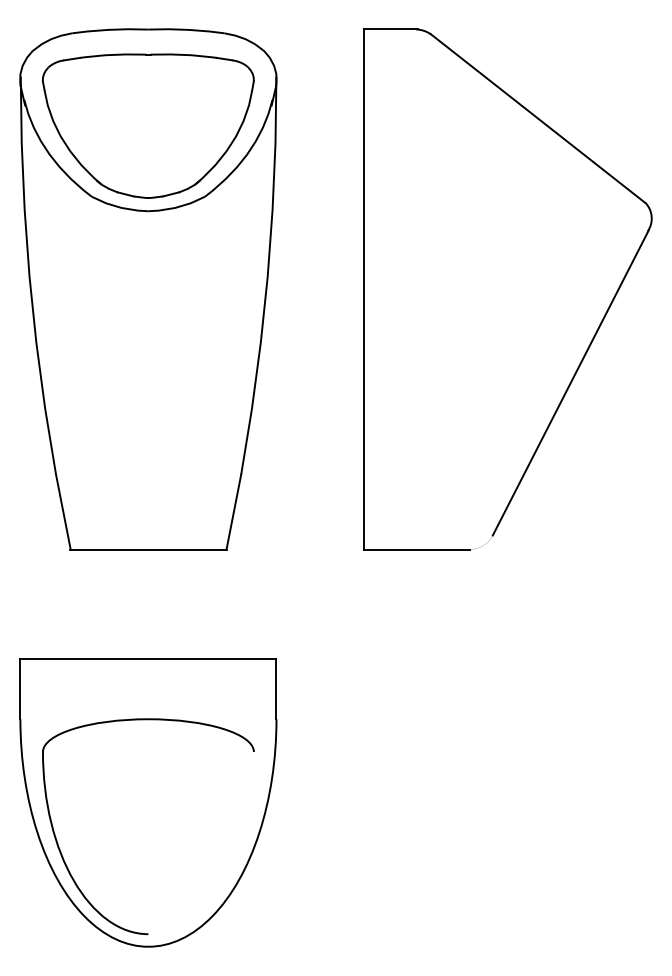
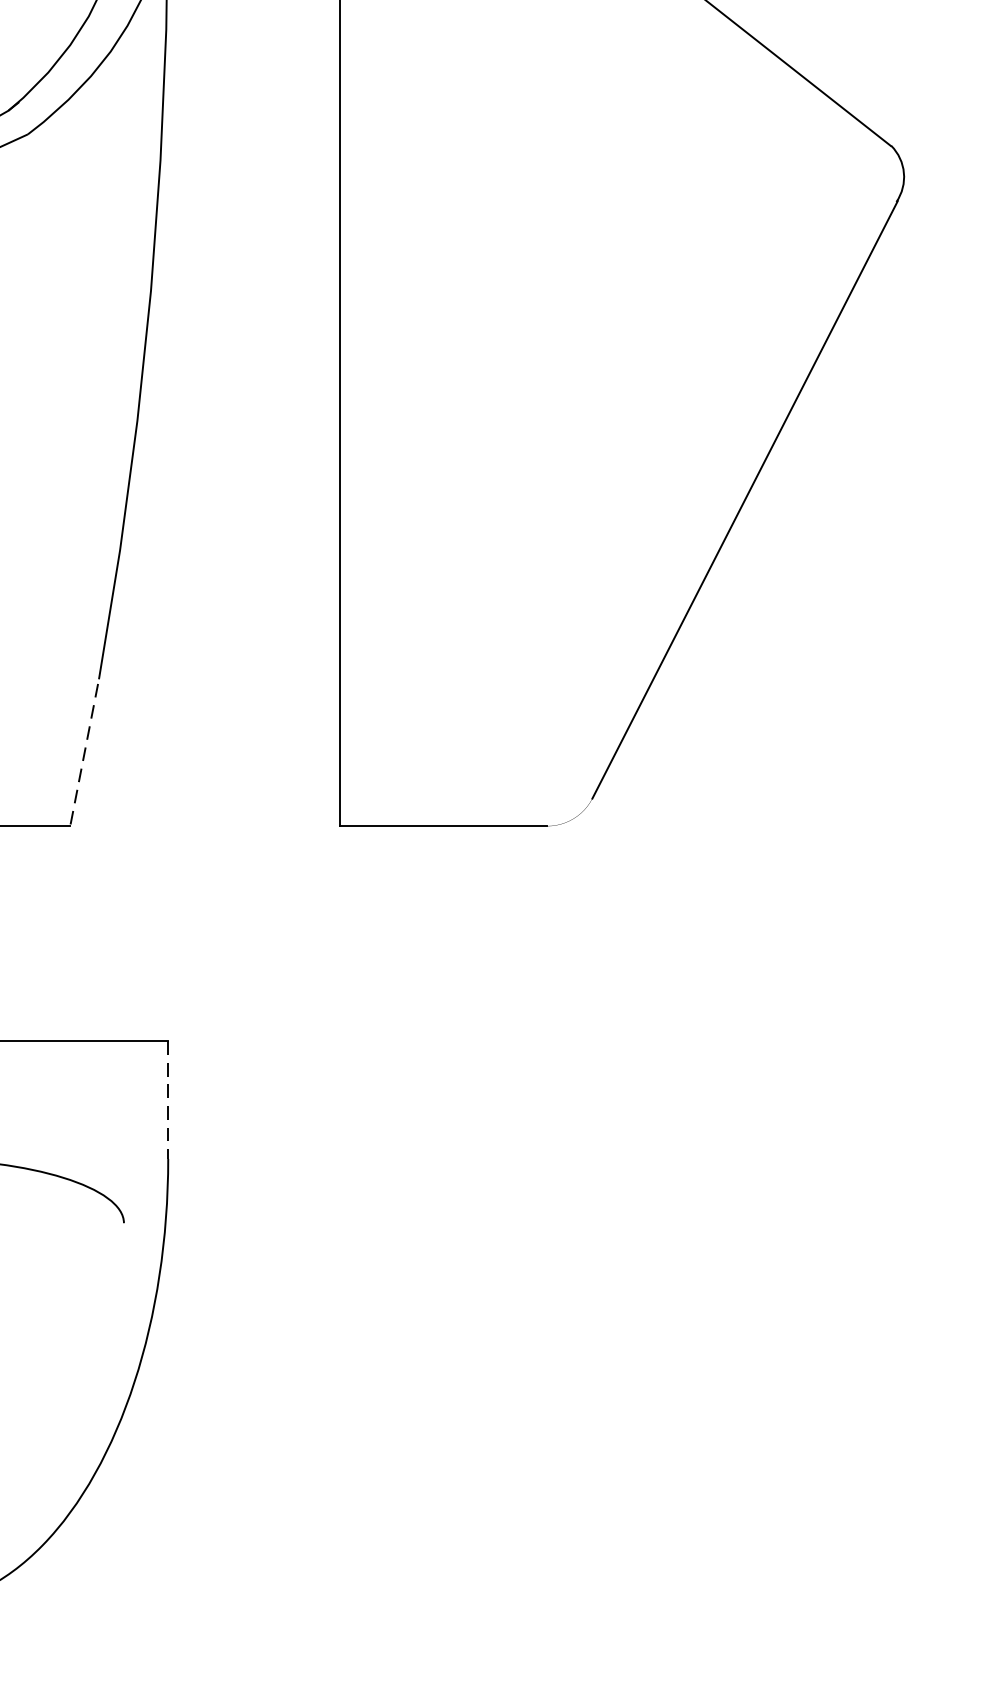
line: (233, 511) -> (83, 751), solid -> dashed
line: (276, 689) -> (168, 1100), solid -> dashed

